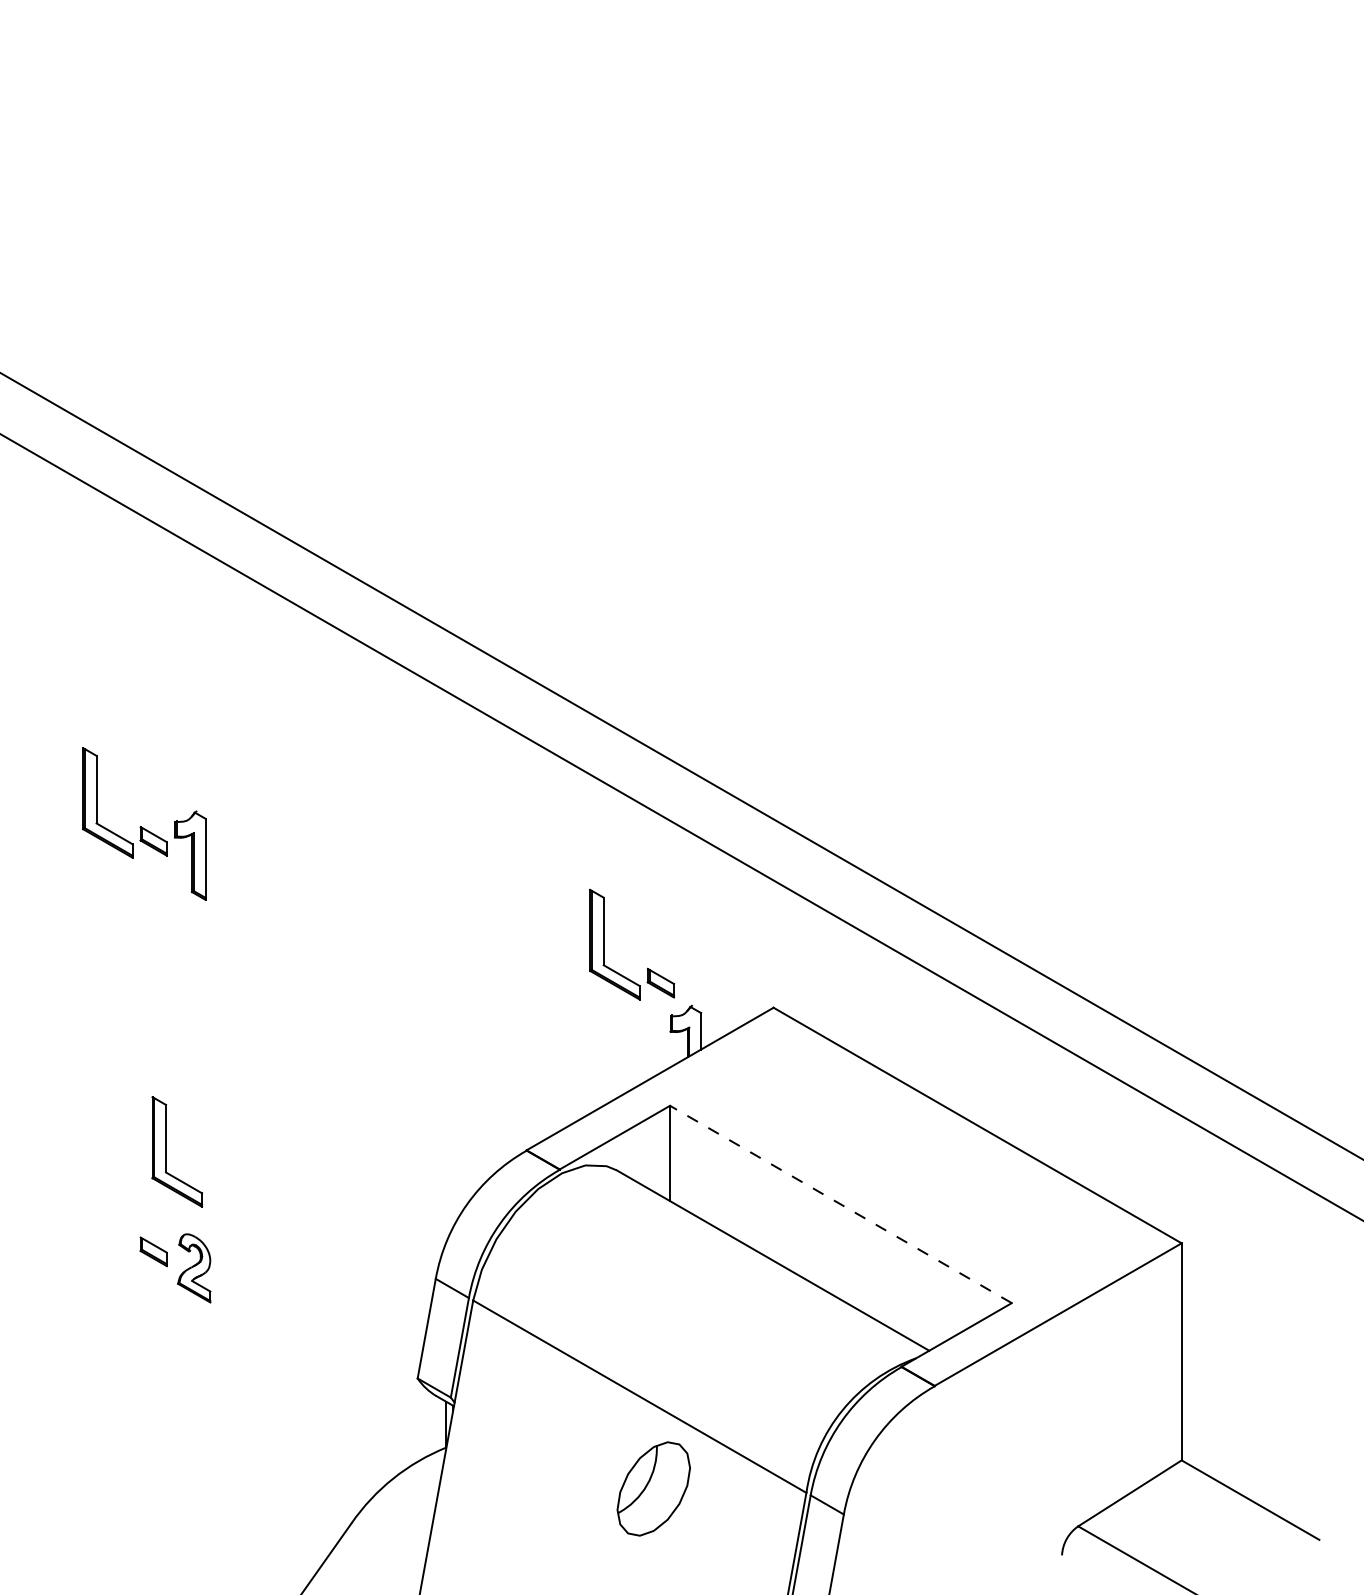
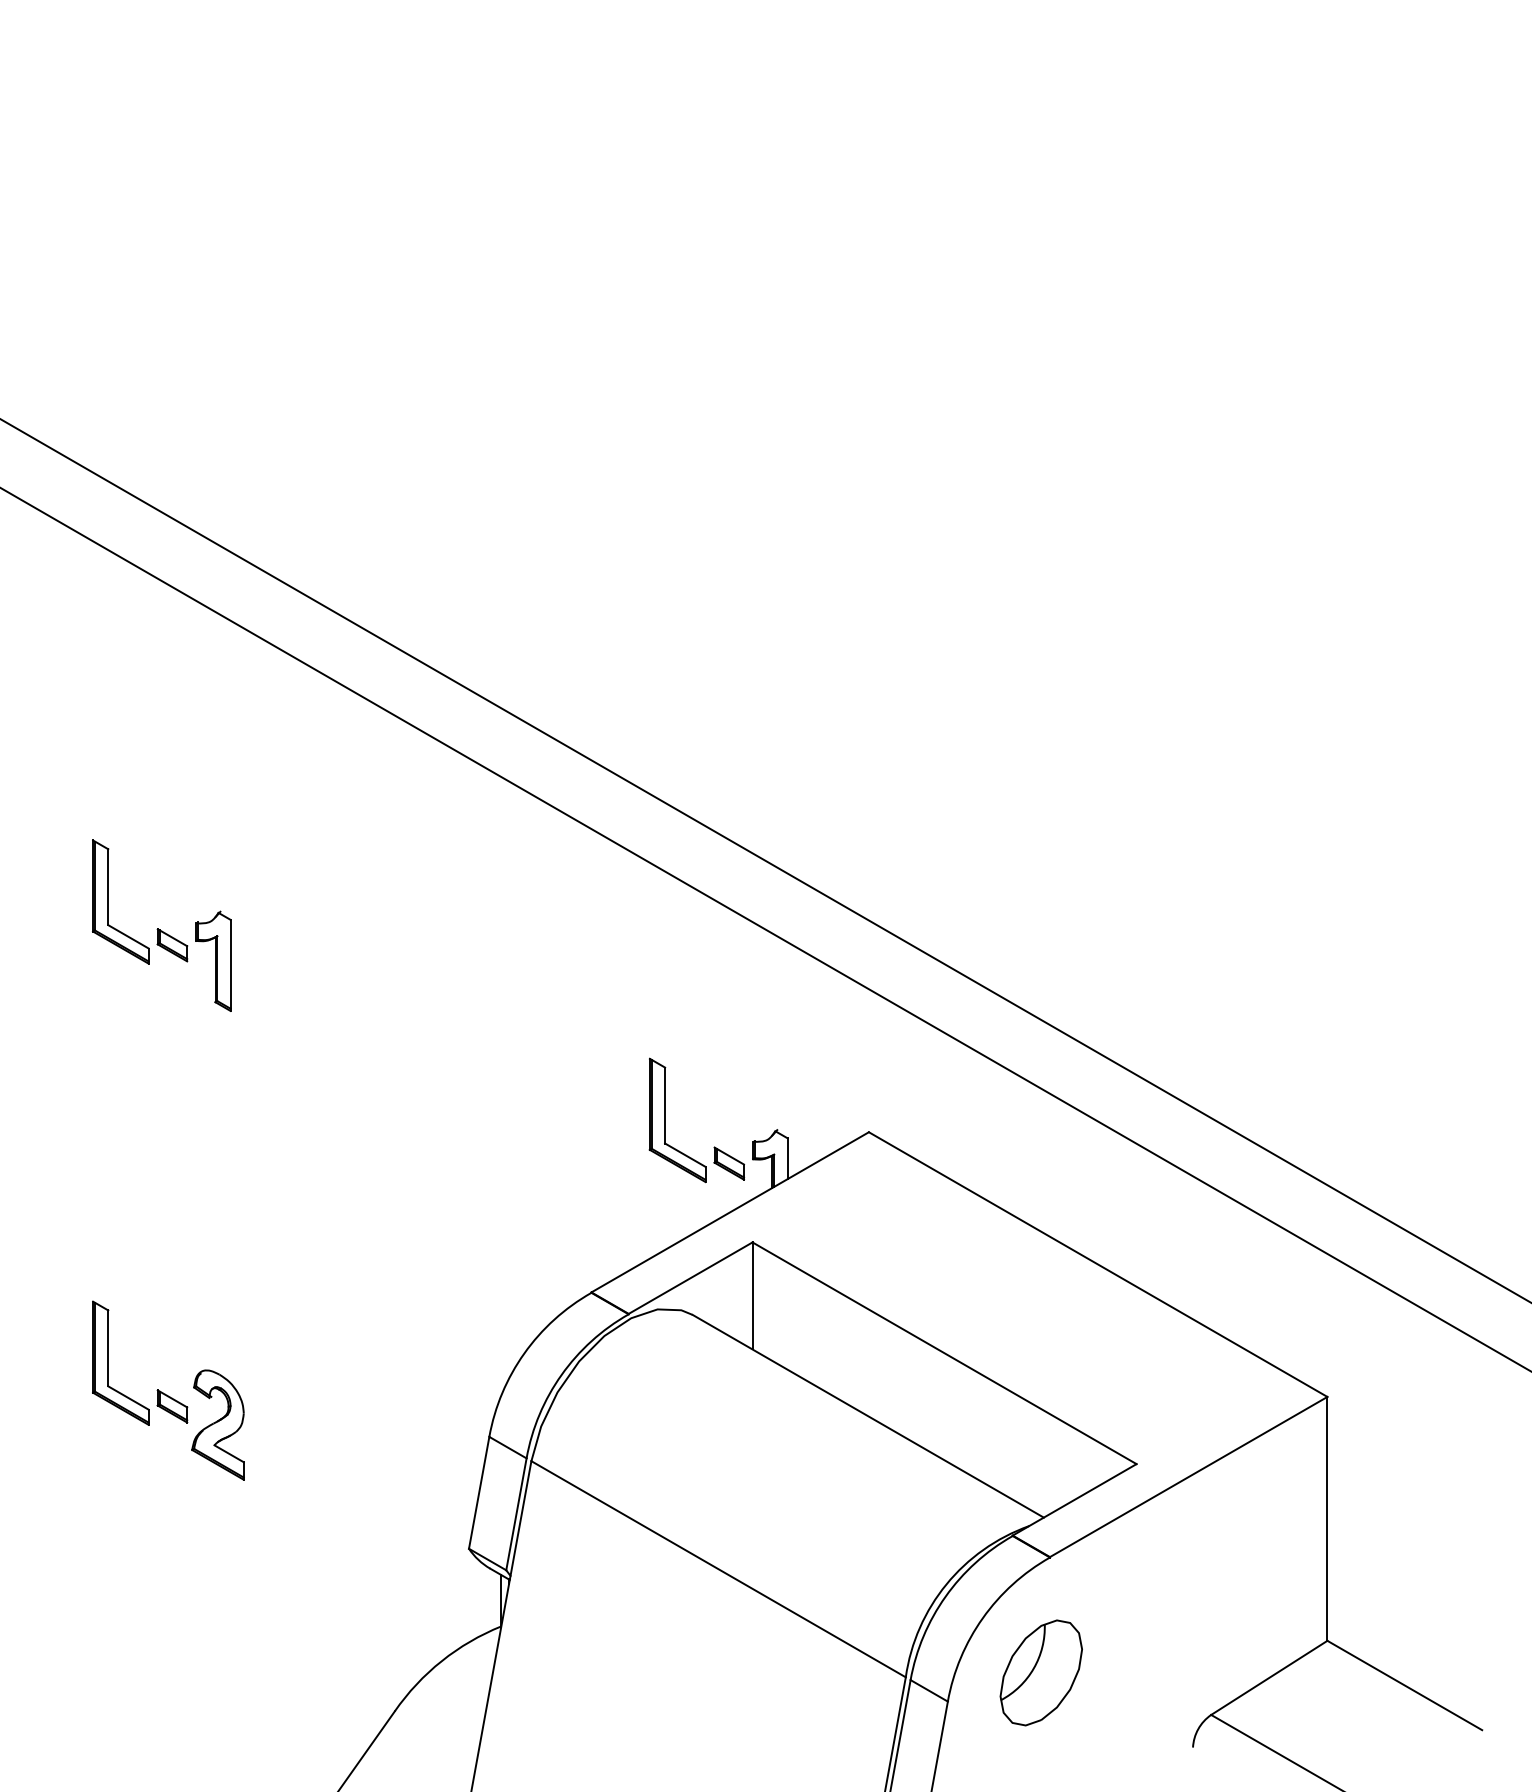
part: (604, 944) -> (665, 1120), moved
part: (166, 1151) -> (108, 1362), moved
line: (840, 1204) -> (944, 1353), dashed -> solid
part: (193, 1267) -> (217, 1424), size x1.43
part: (653, 1488) -> (1040, 1672), moved

